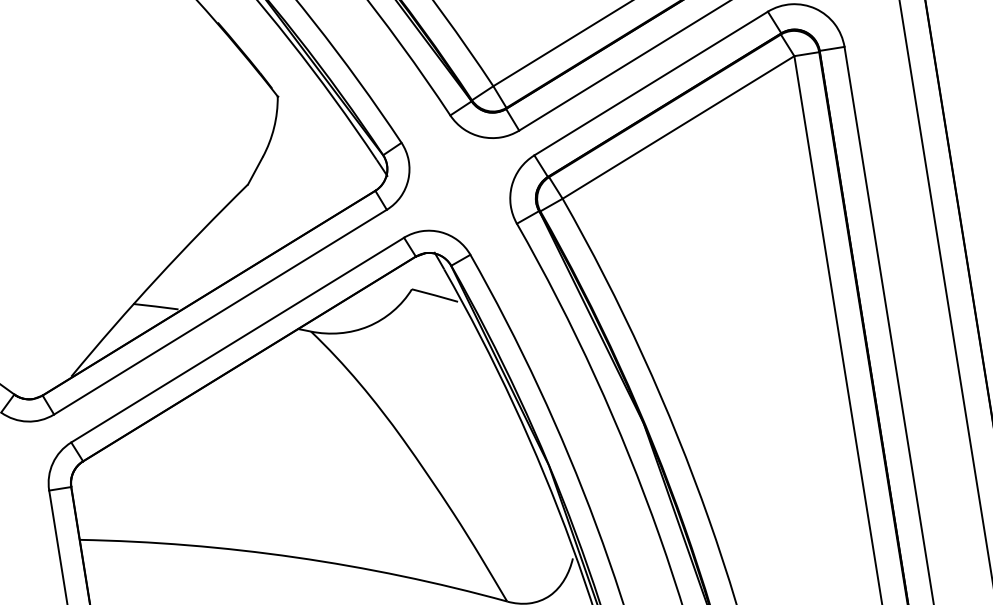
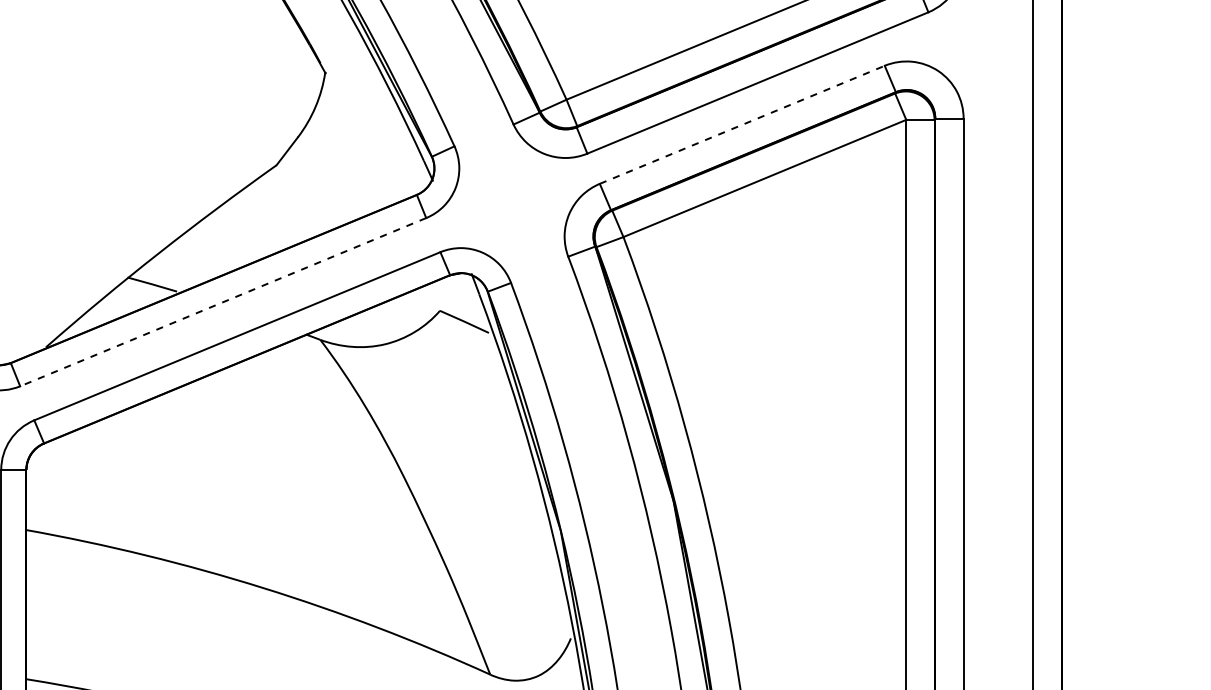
line: (651, 83) -> (742, 124), solid -> dashed
line: (220, 312) -> (223, 302), solid -> dashed

